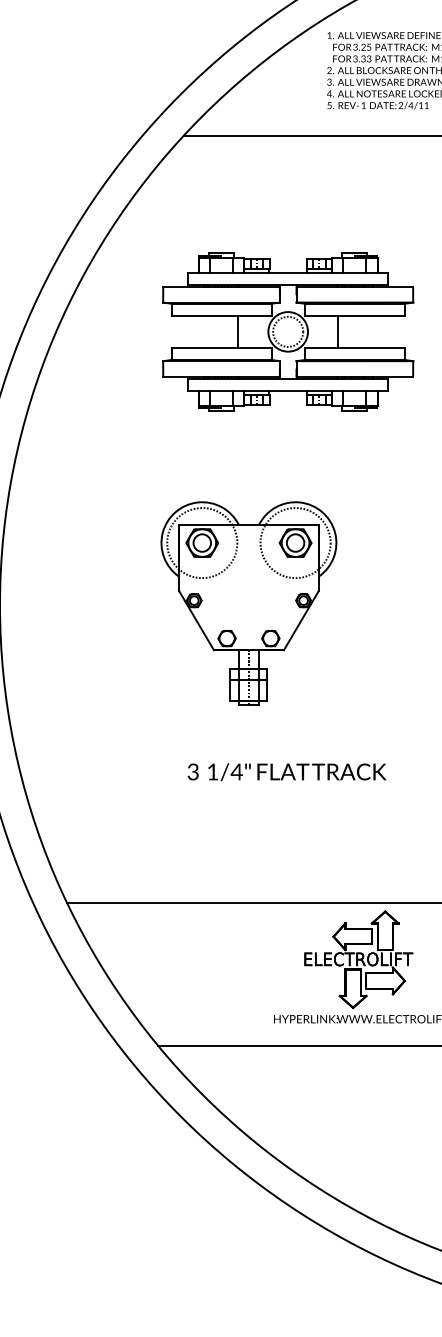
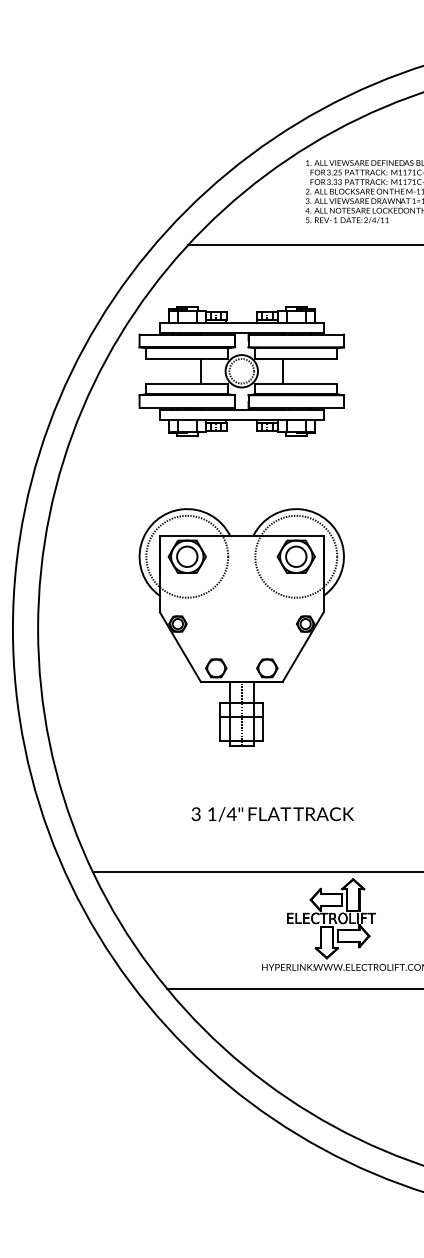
part: (287, 332) -> (241, 371), moved
part: (248, 603) -> (241, 627), size x1.43
text: (286, 772) -> (272, 814), moved

